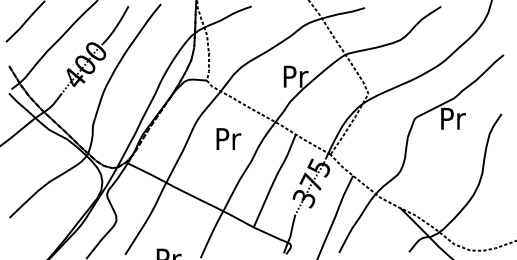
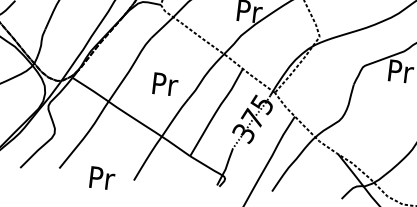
text: (228, 138) -> (165, 83), moved

